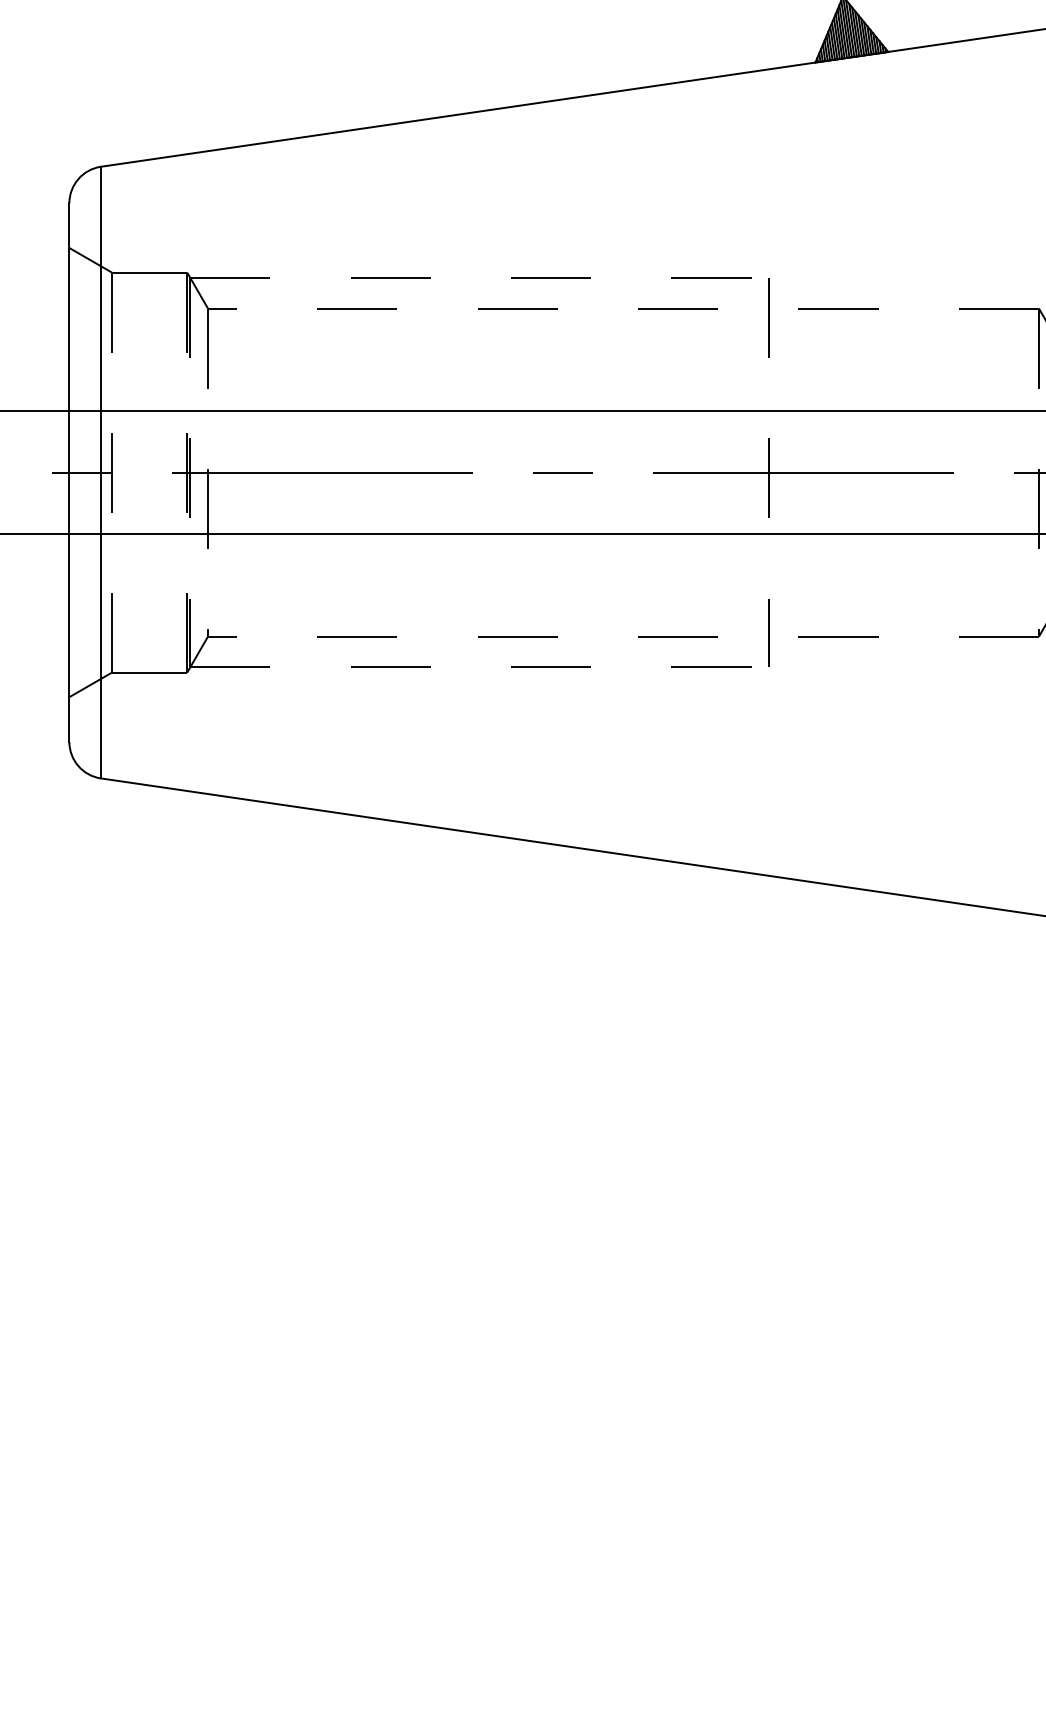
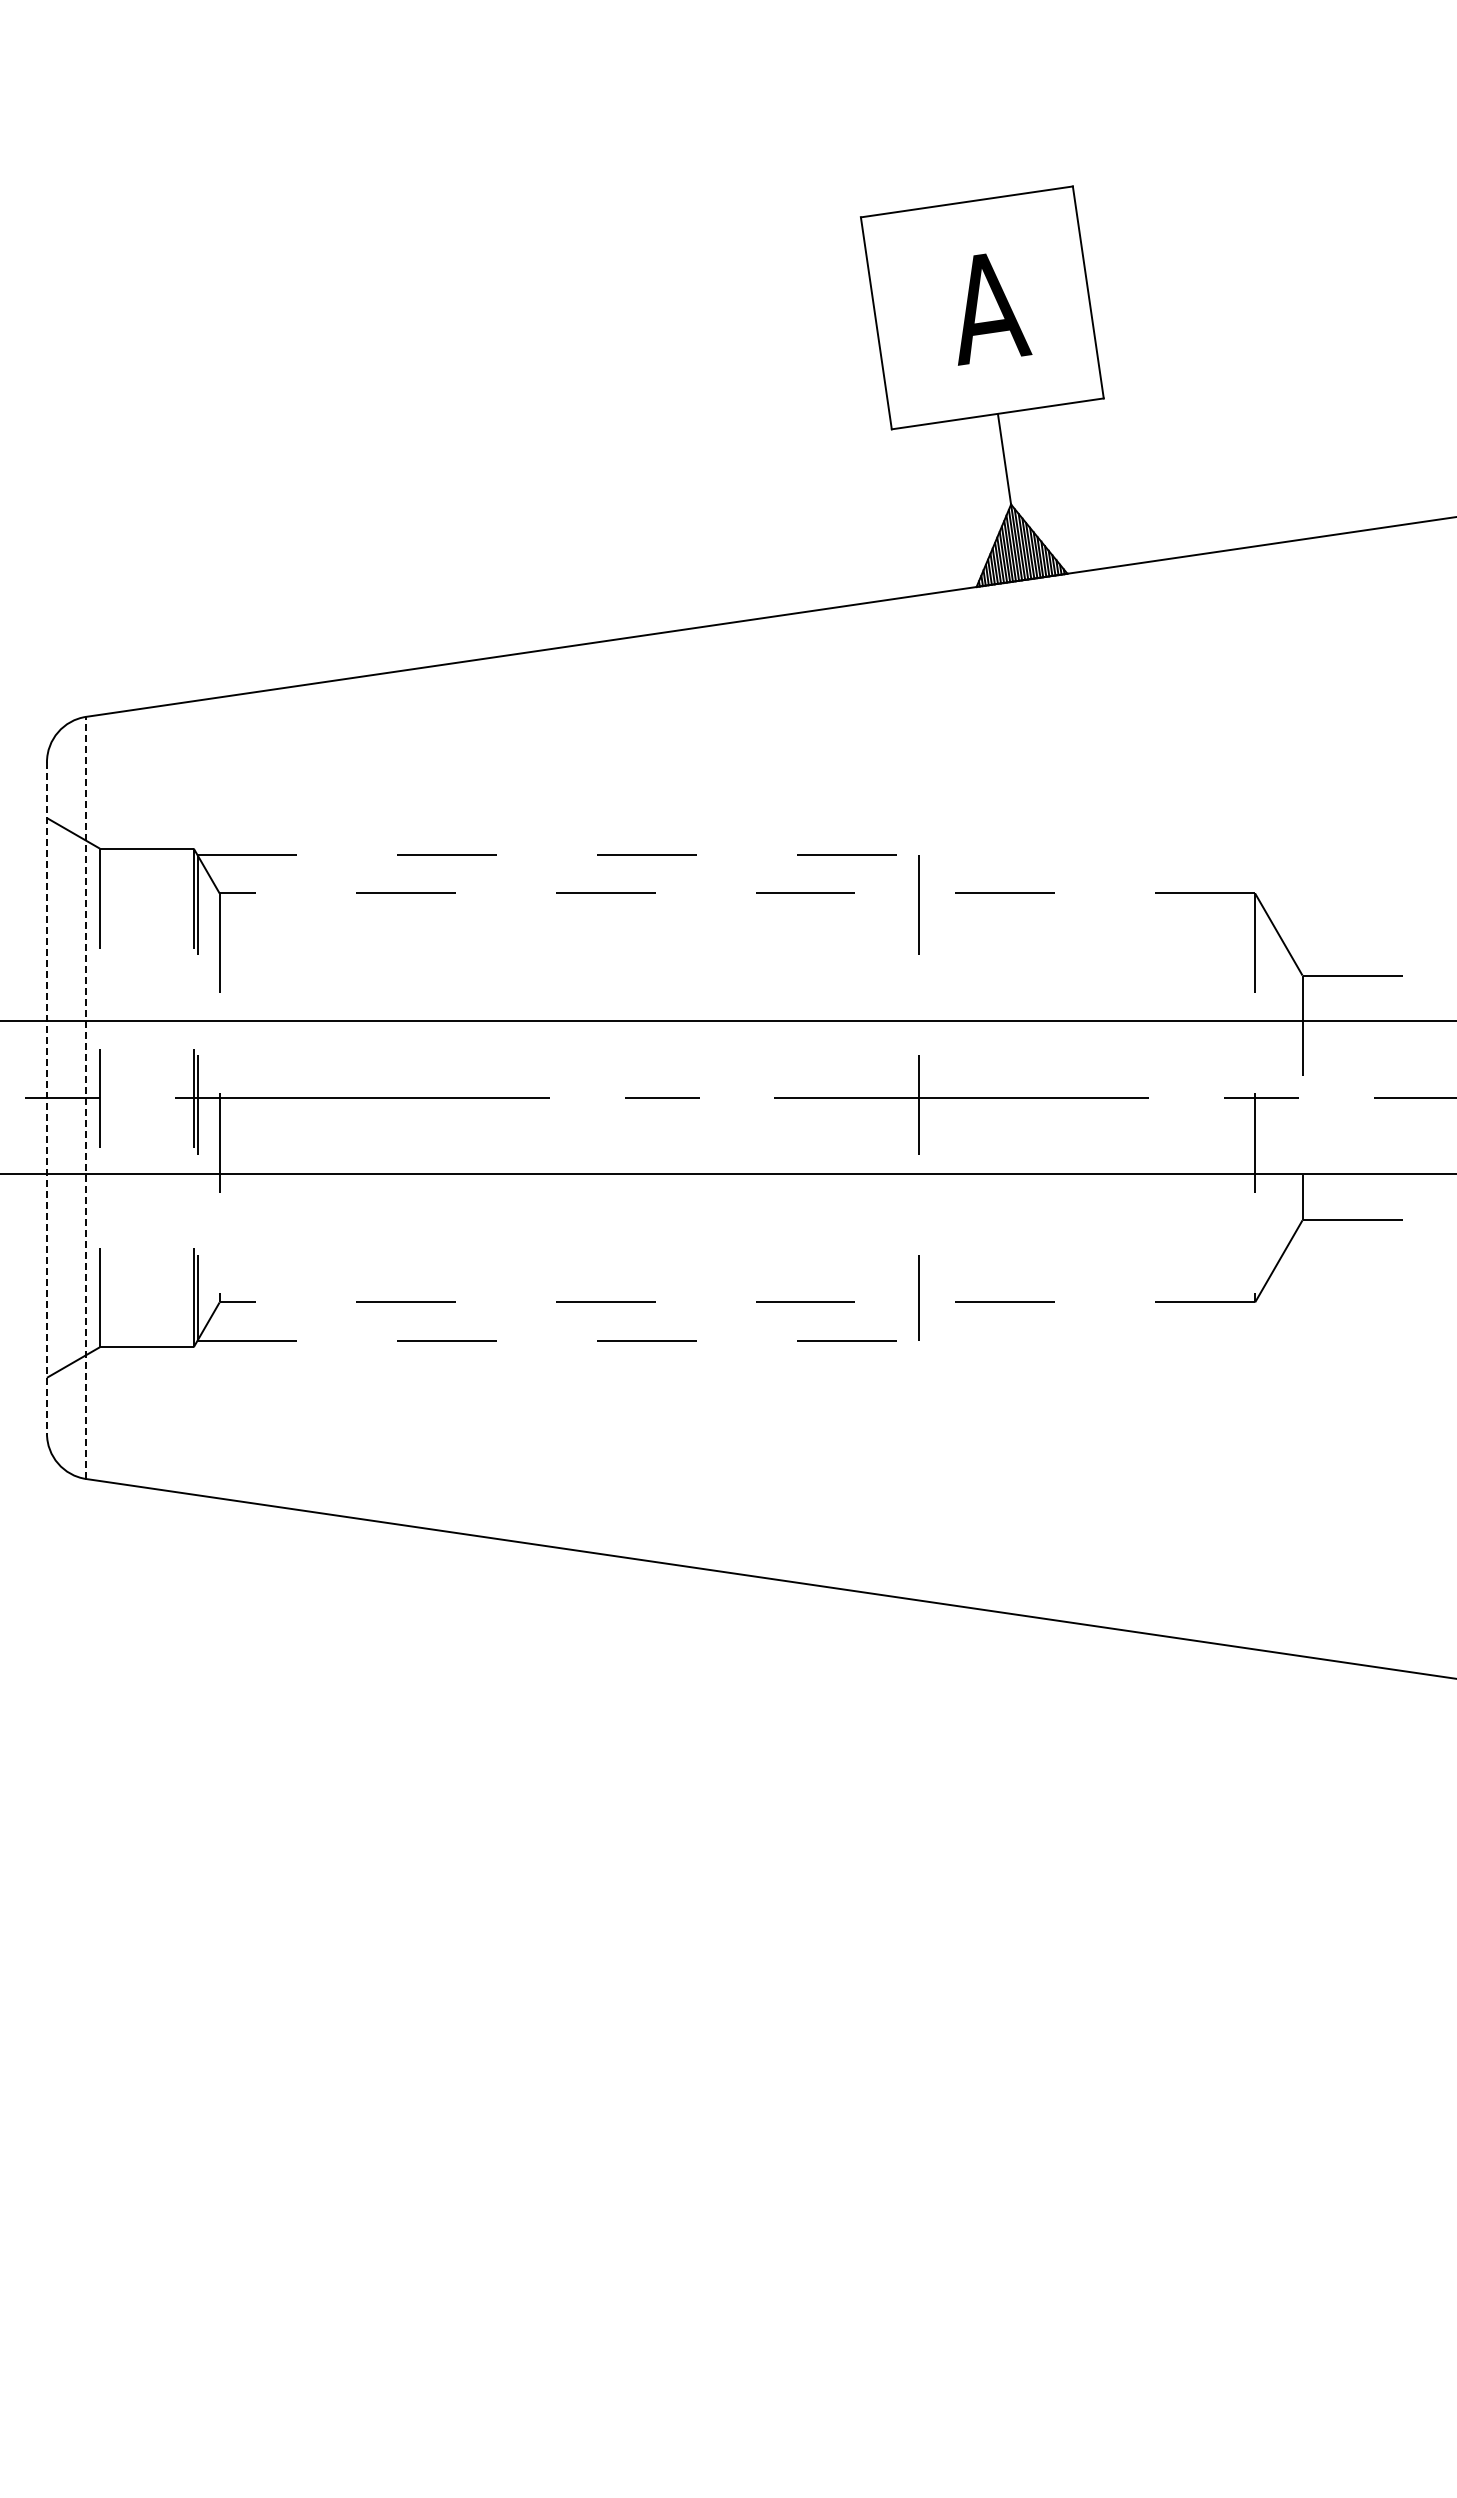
line: (69, 472) -> (46, 1097), solid -> dashed
line: (101, 472) -> (86, 1097), solid -> dashed

